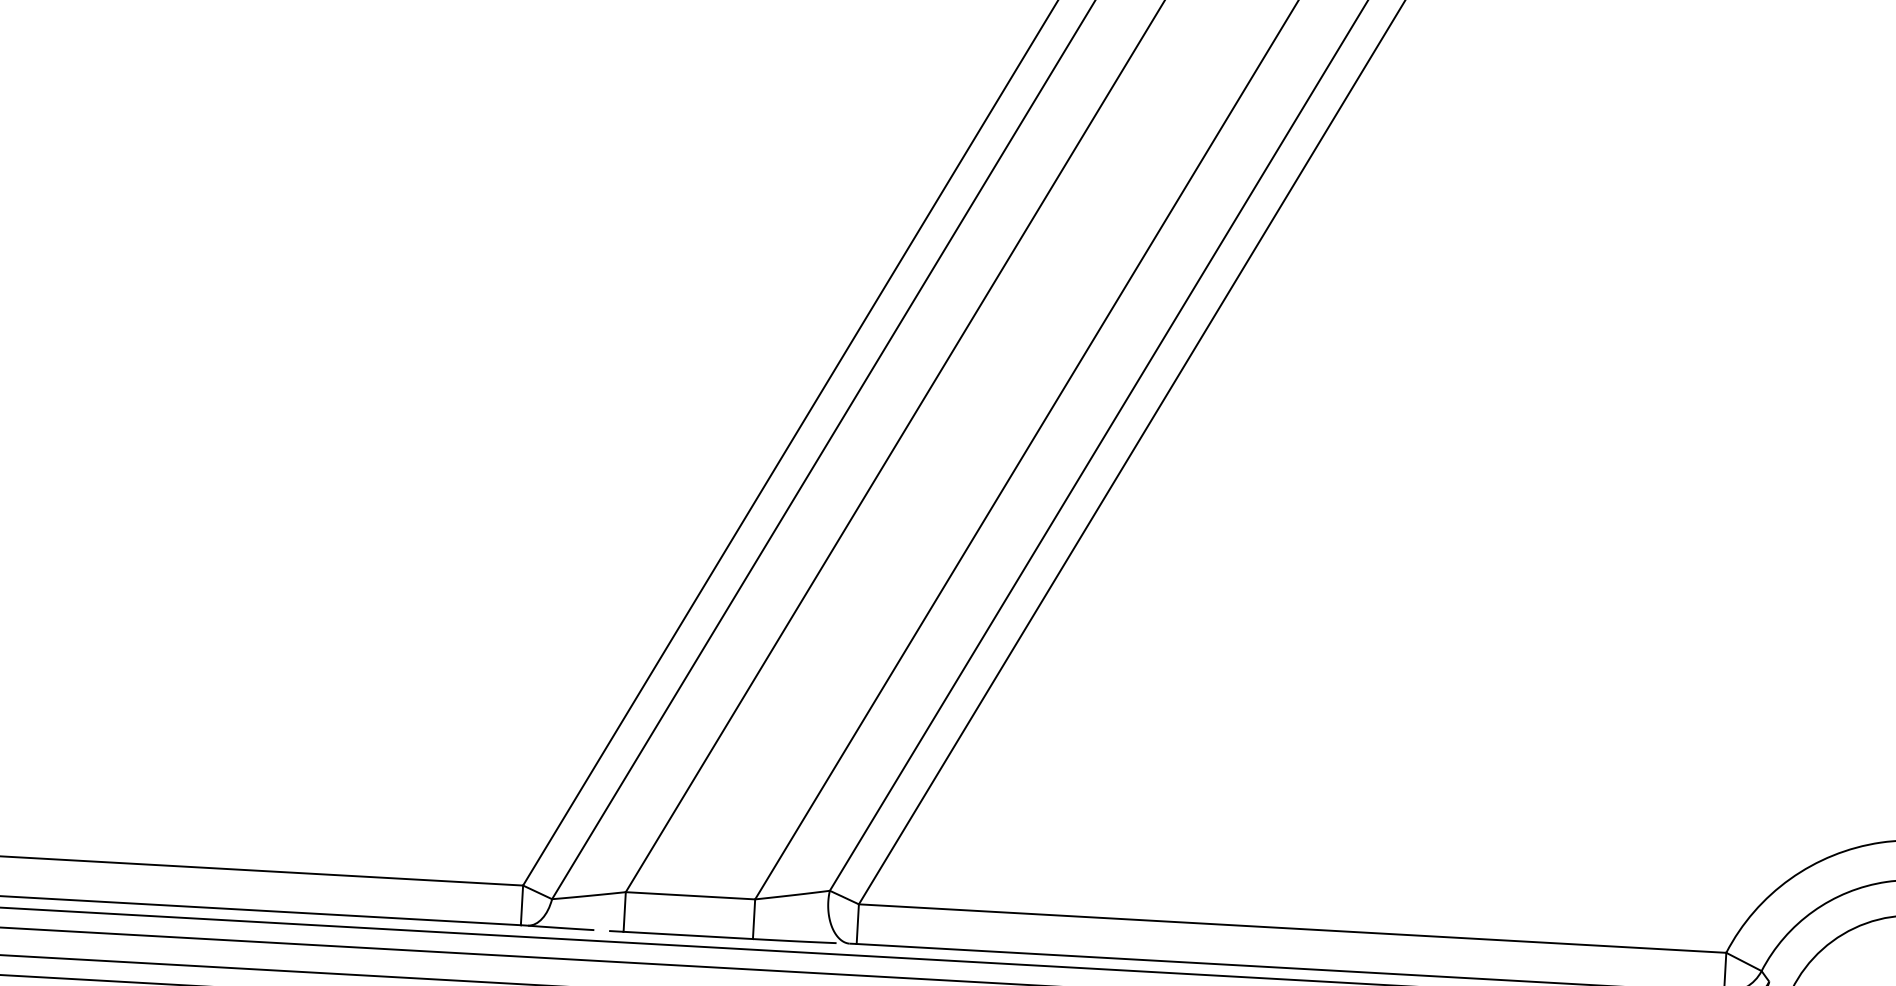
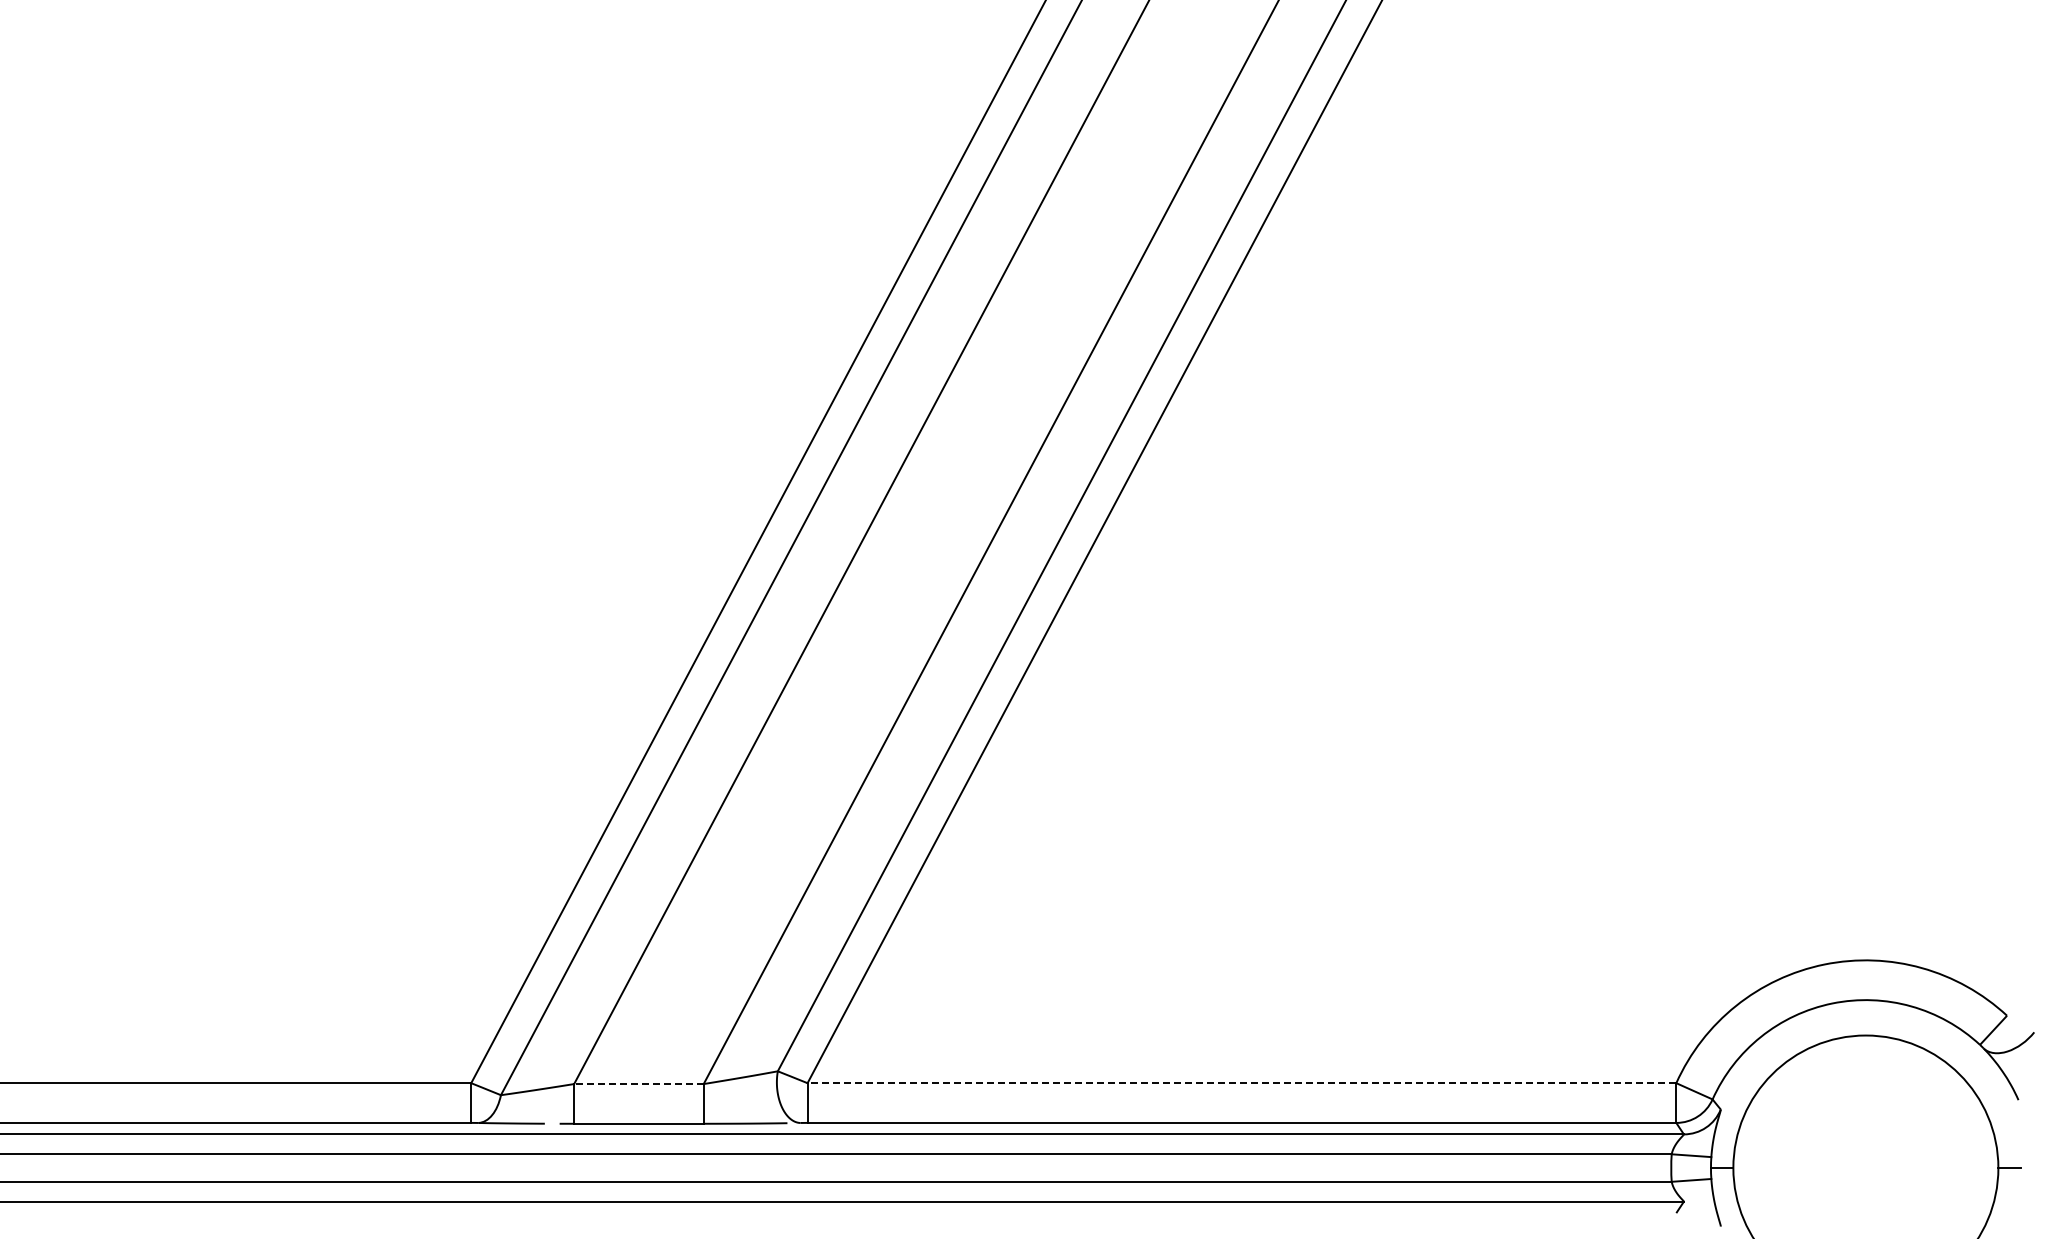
line: (690, 896) -> (638, 1084), solid -> dashed
line: (1292, 928) -> (1241, 1083), solid -> dashed

